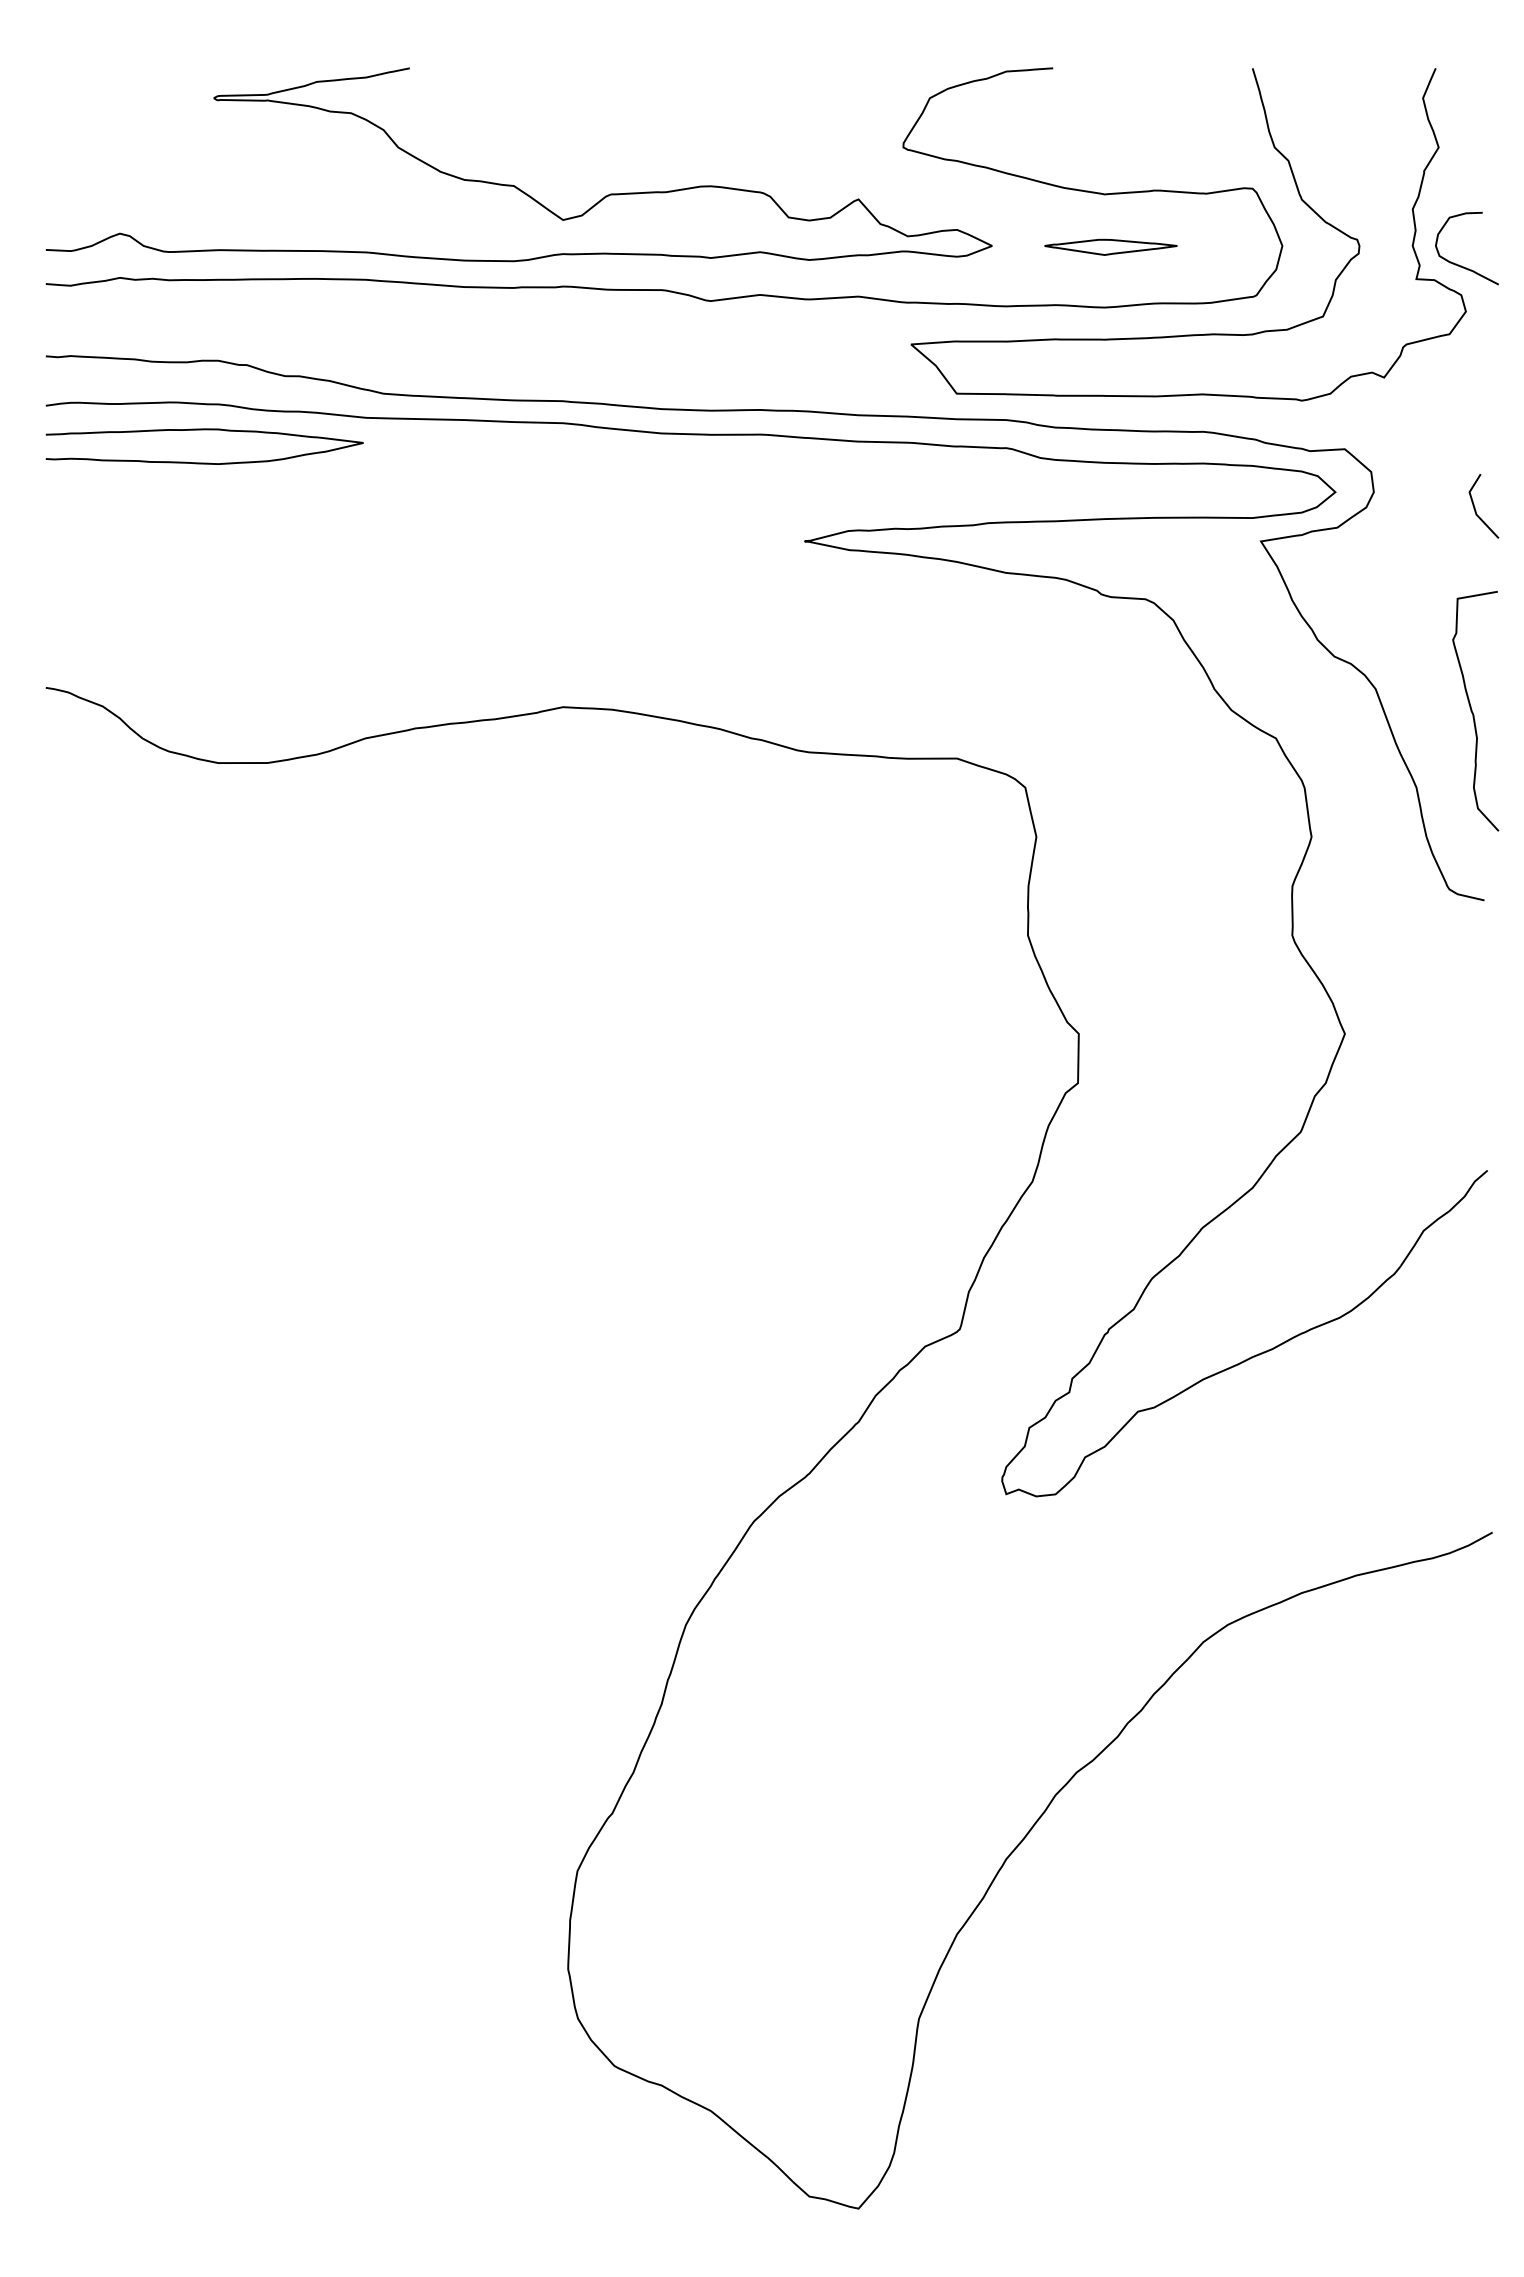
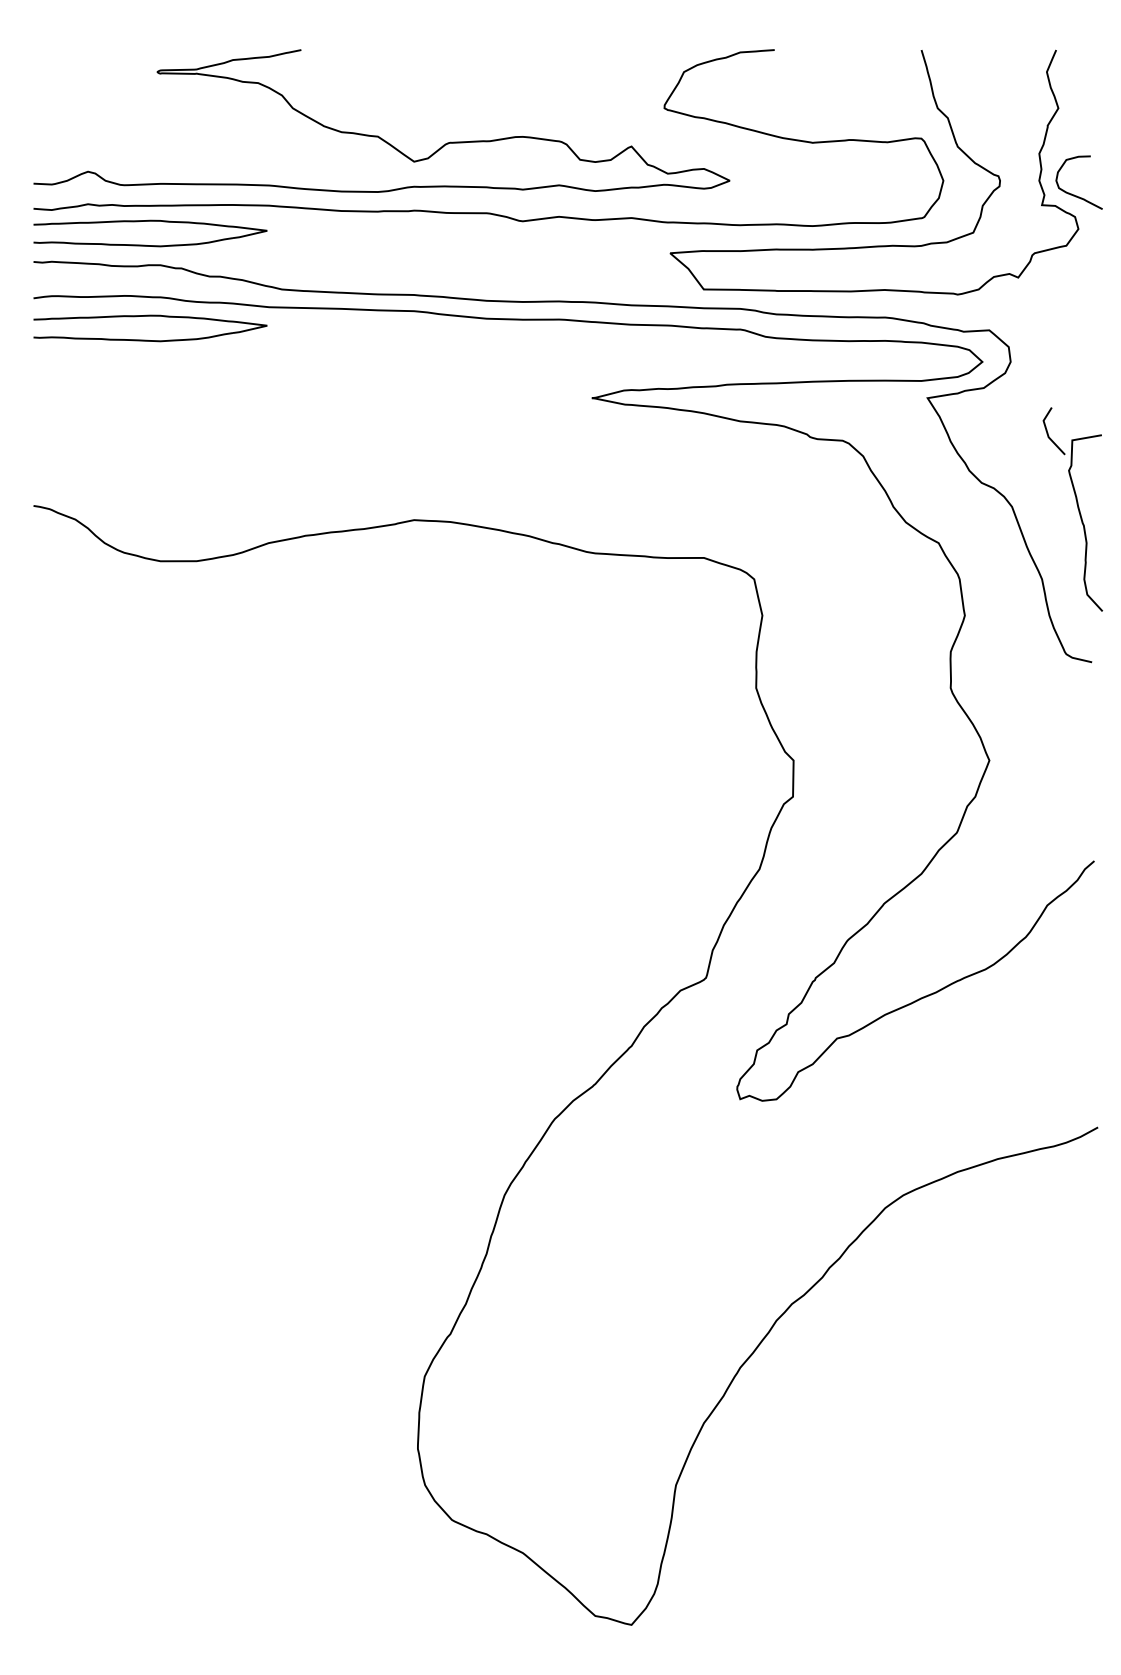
part: (1110, 246) -> (816, 181), removed
part: (204, 301) -> (150, 221), added
line: (1475, 507) -> (1047, 432), moved

